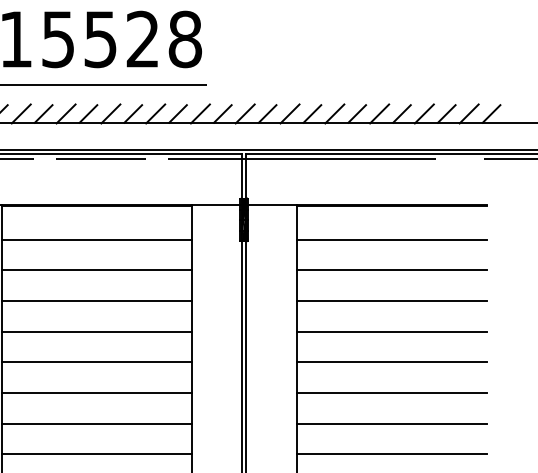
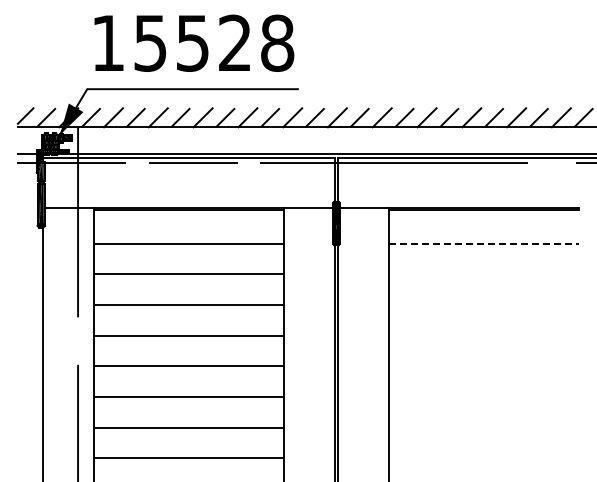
line: (392, 239) -> (484, 243), solid -> dashed
line: (392, 270) -> (484, 274), removed
line: (392, 300) -> (484, 304), removed
line: (392, 331) -> (484, 335), removed
line: (392, 362) -> (484, 366), removed
line: (392, 392) -> (484, 396), removed
line: (392, 423) -> (484, 427), removed
line: (392, 454) -> (484, 458), removed

